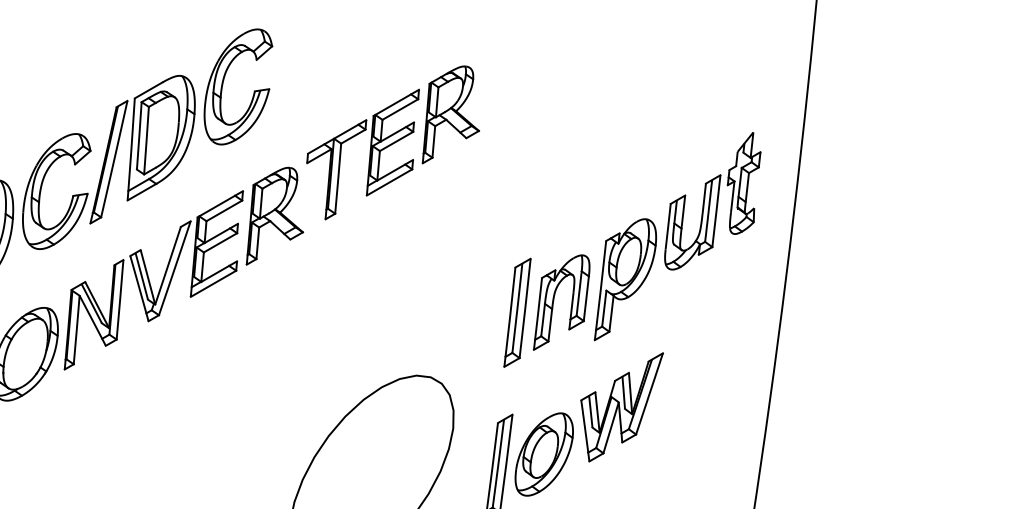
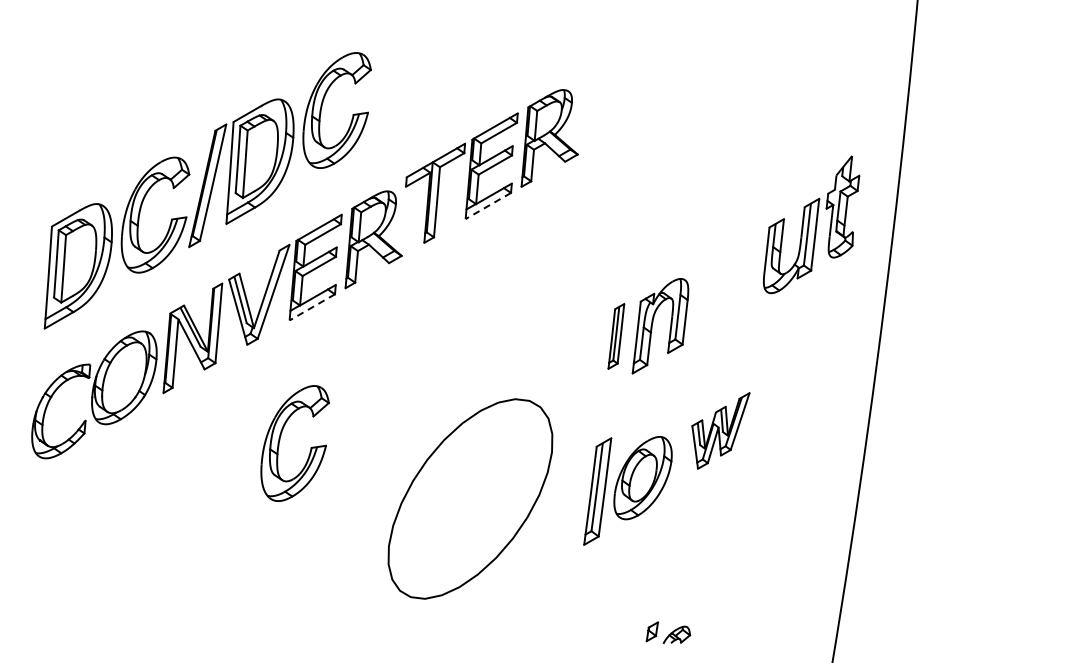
line: (388, 182) -> (487, 206), solid -> dashed
part: (624, 278) -> (723, 302), removed
line: (212, 283) -> (311, 307), solid -> dashed
part: (517, 312) -> (616, 336), size x0.6
part: (621, 406) -> (720, 430), size x0.7
part: (181, 416) -> (280, 440), added

